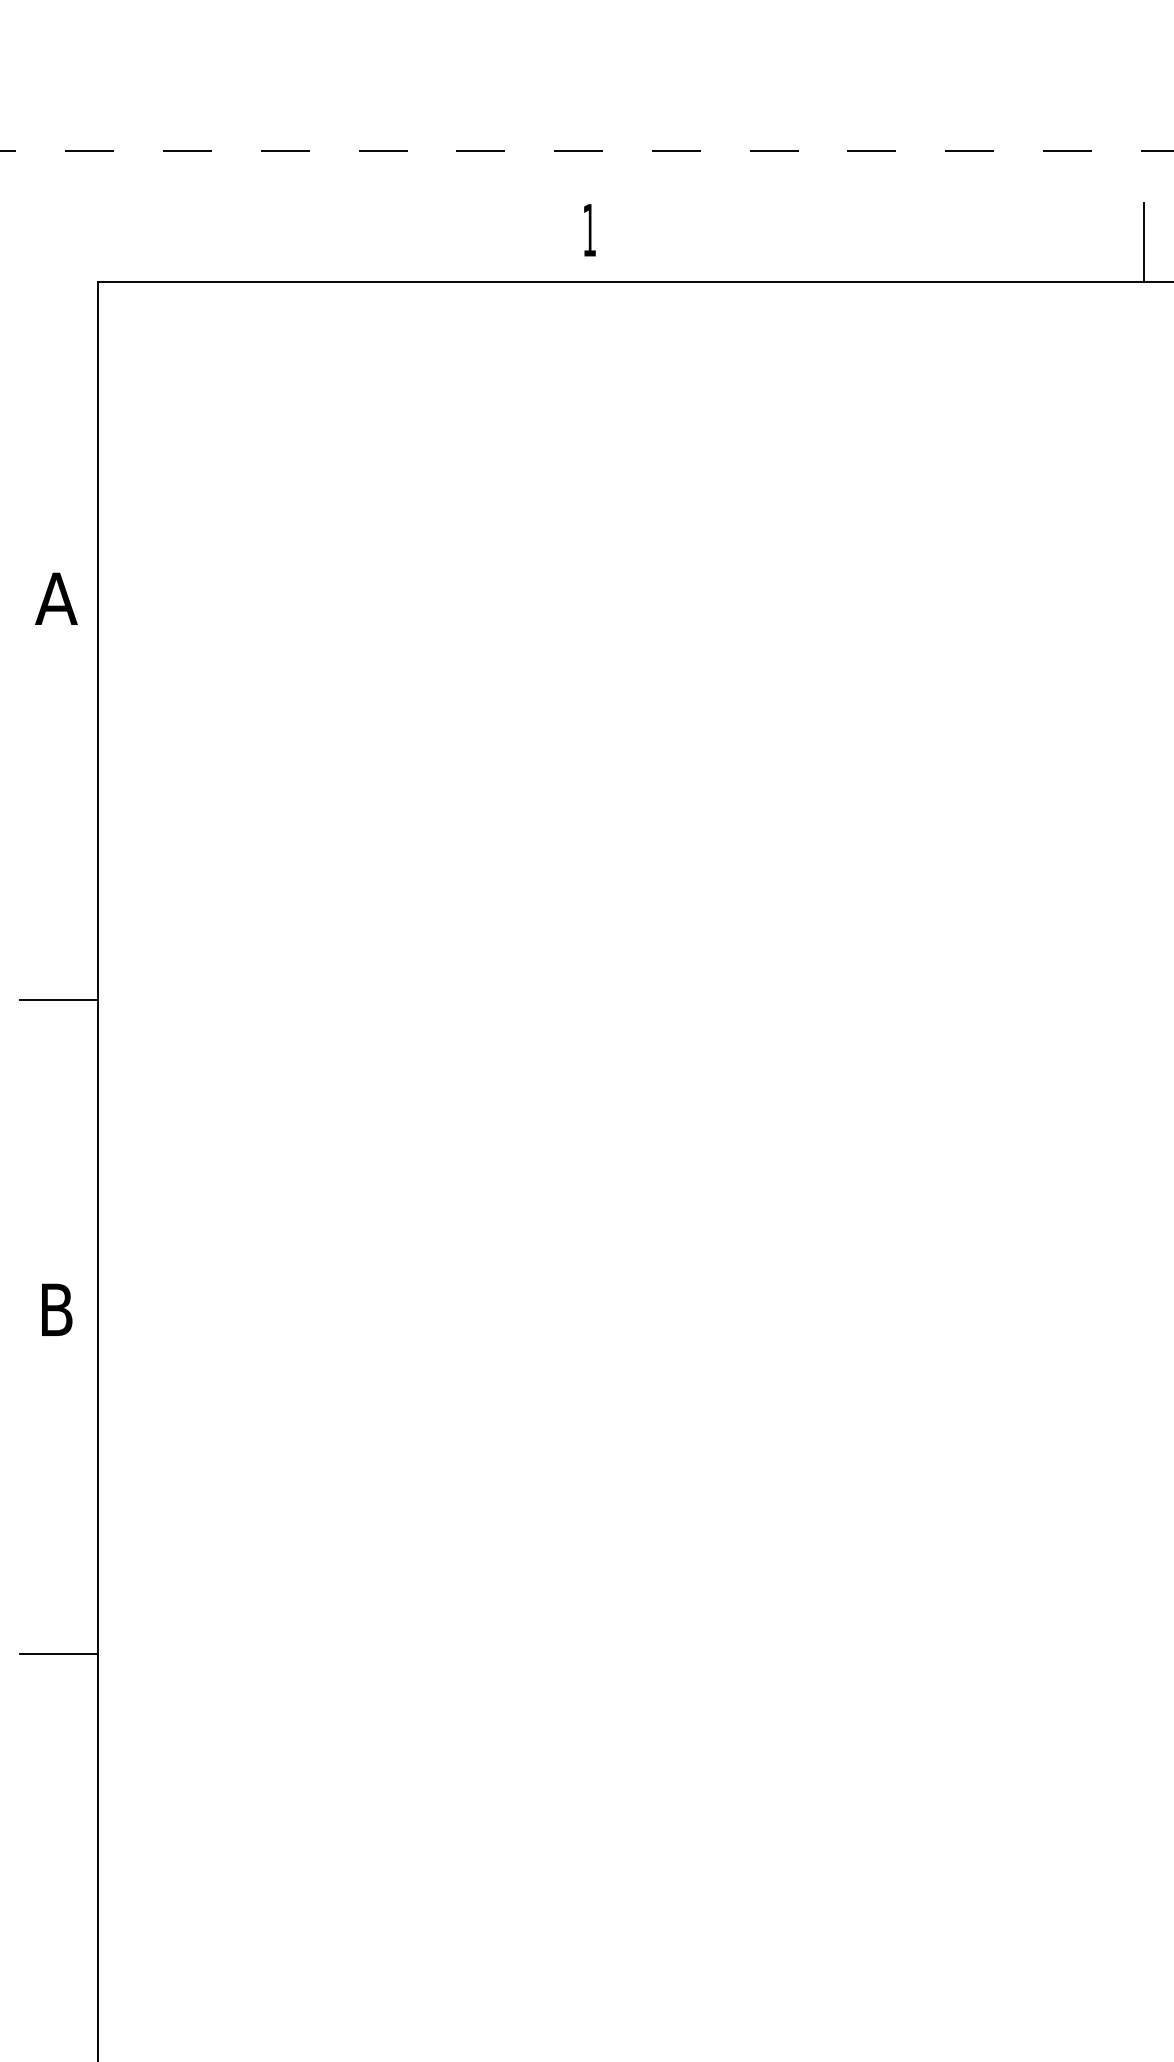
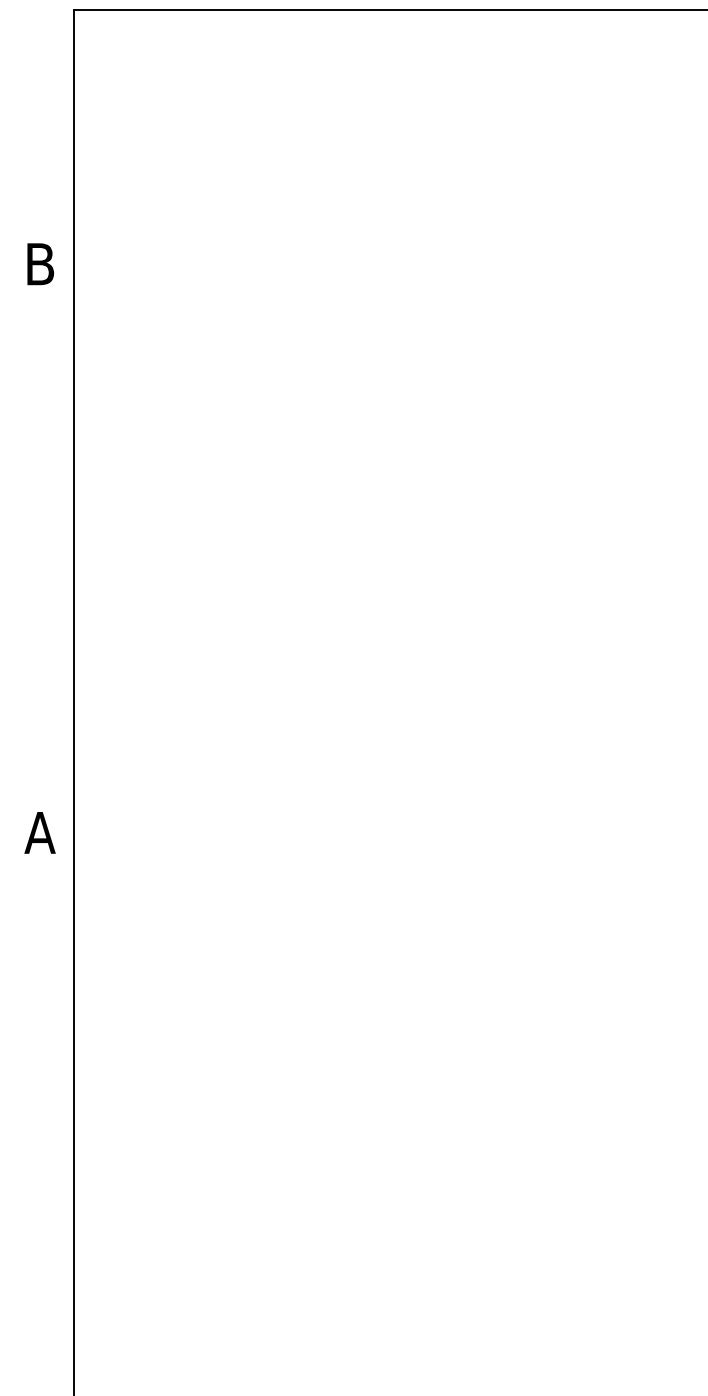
text: (56, 598) -> (40, 263), A -> B
line: (58, 1000) -> (41, 585), removed
text: (55, 1309) -> (39, 832), B -> A
line: (58, 1653) -> (41, 1107), removed

